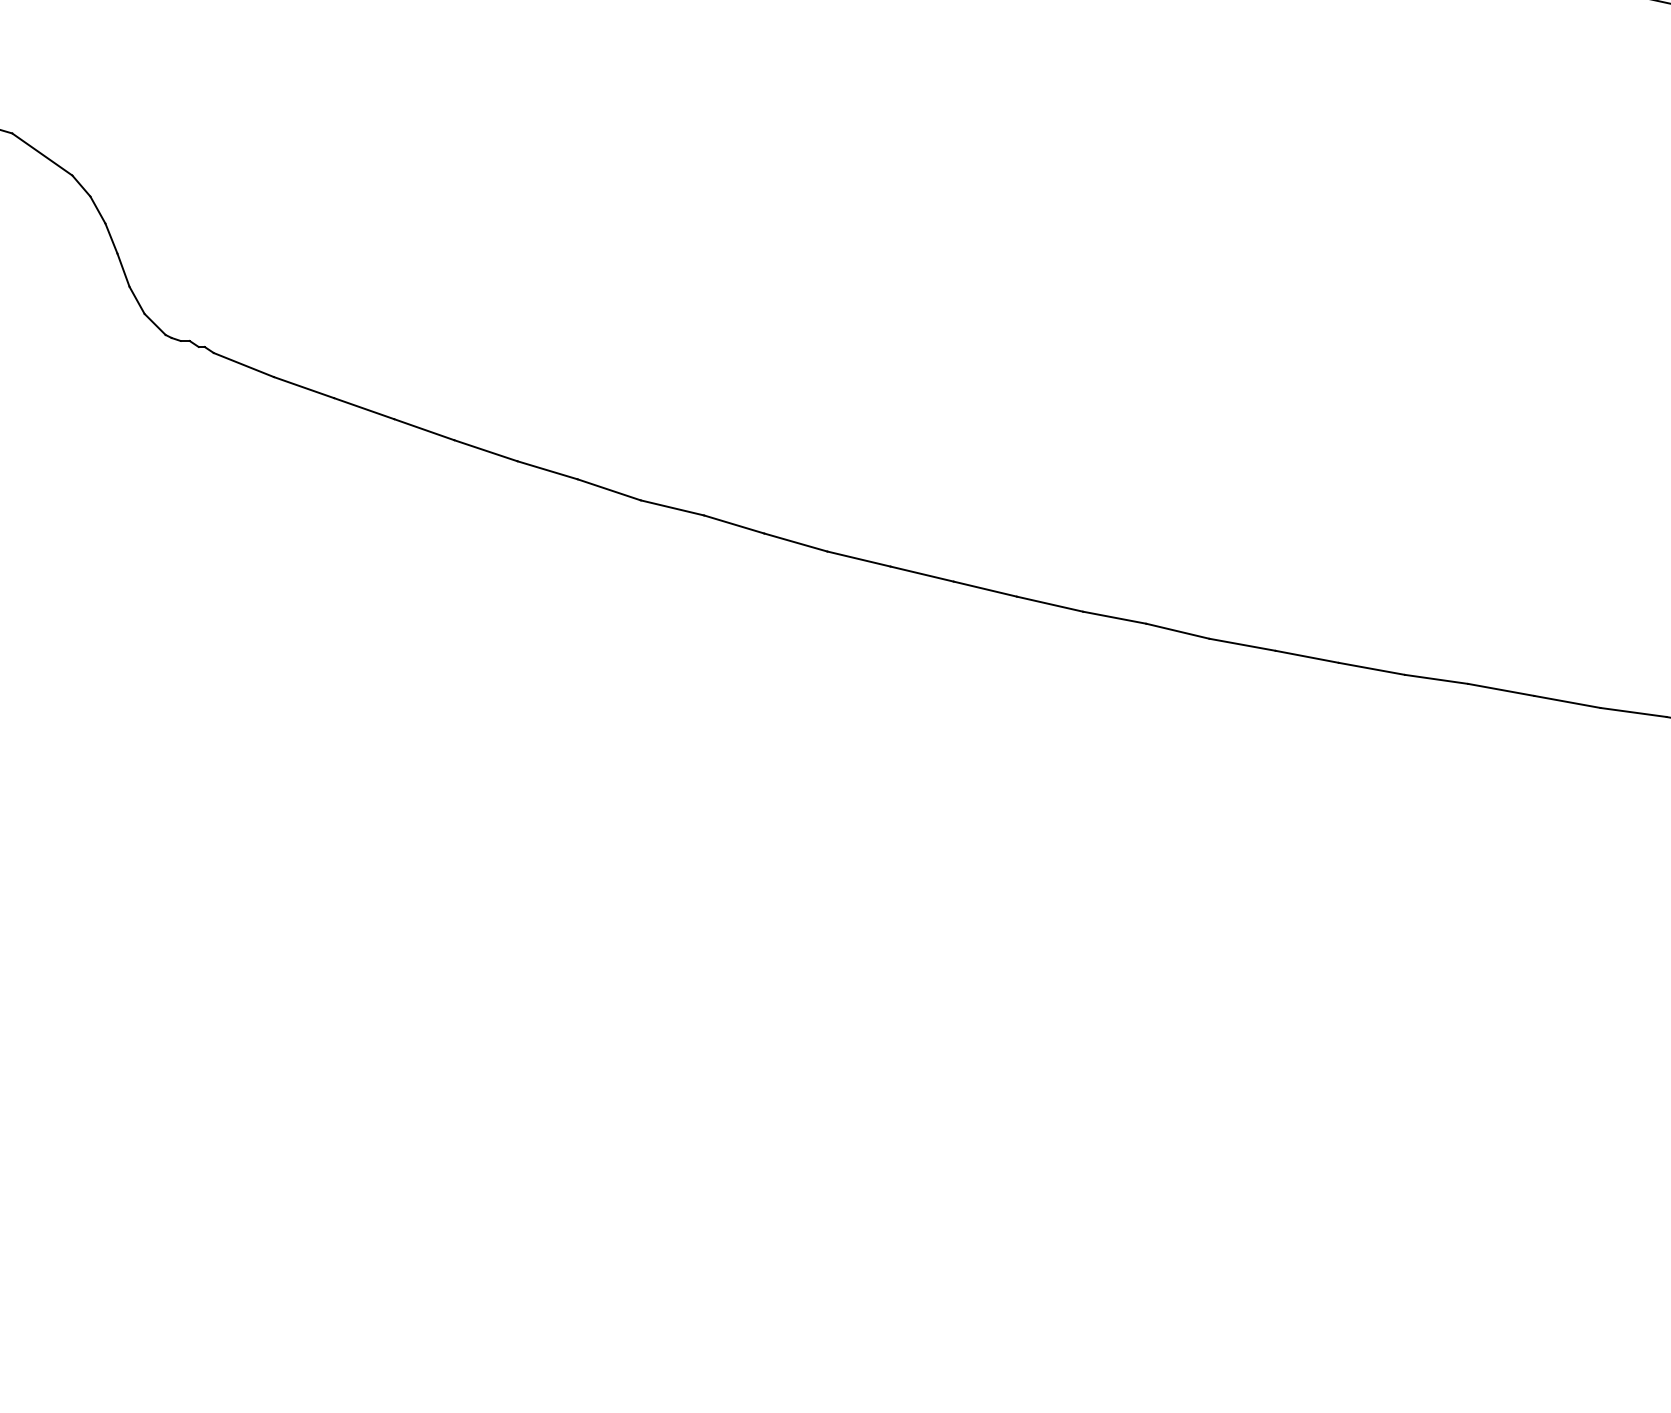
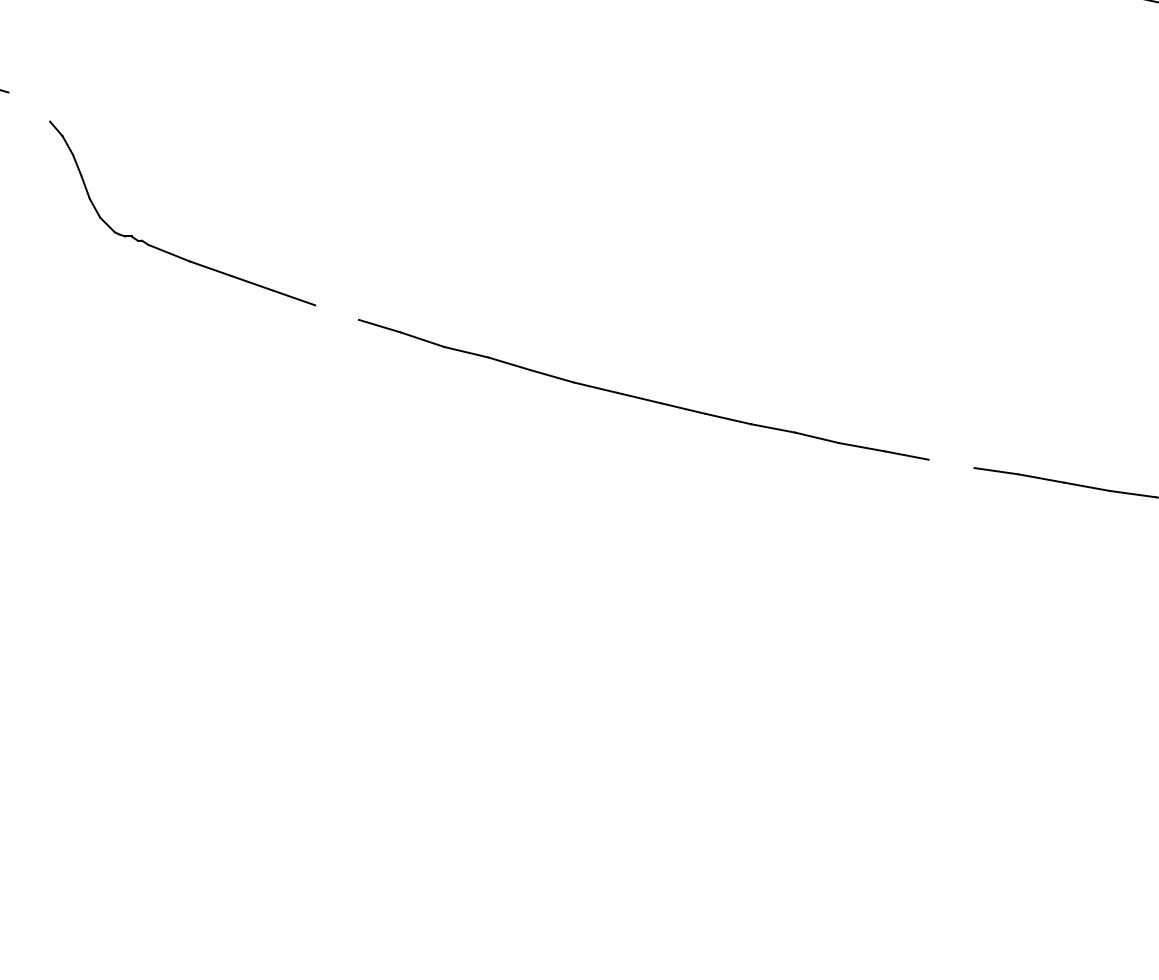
line: (42, 153) -> (29, 106), removed
line: (485, 450) -> (336, 312), removed
line: (1371, 668) -> (951, 463), removed

